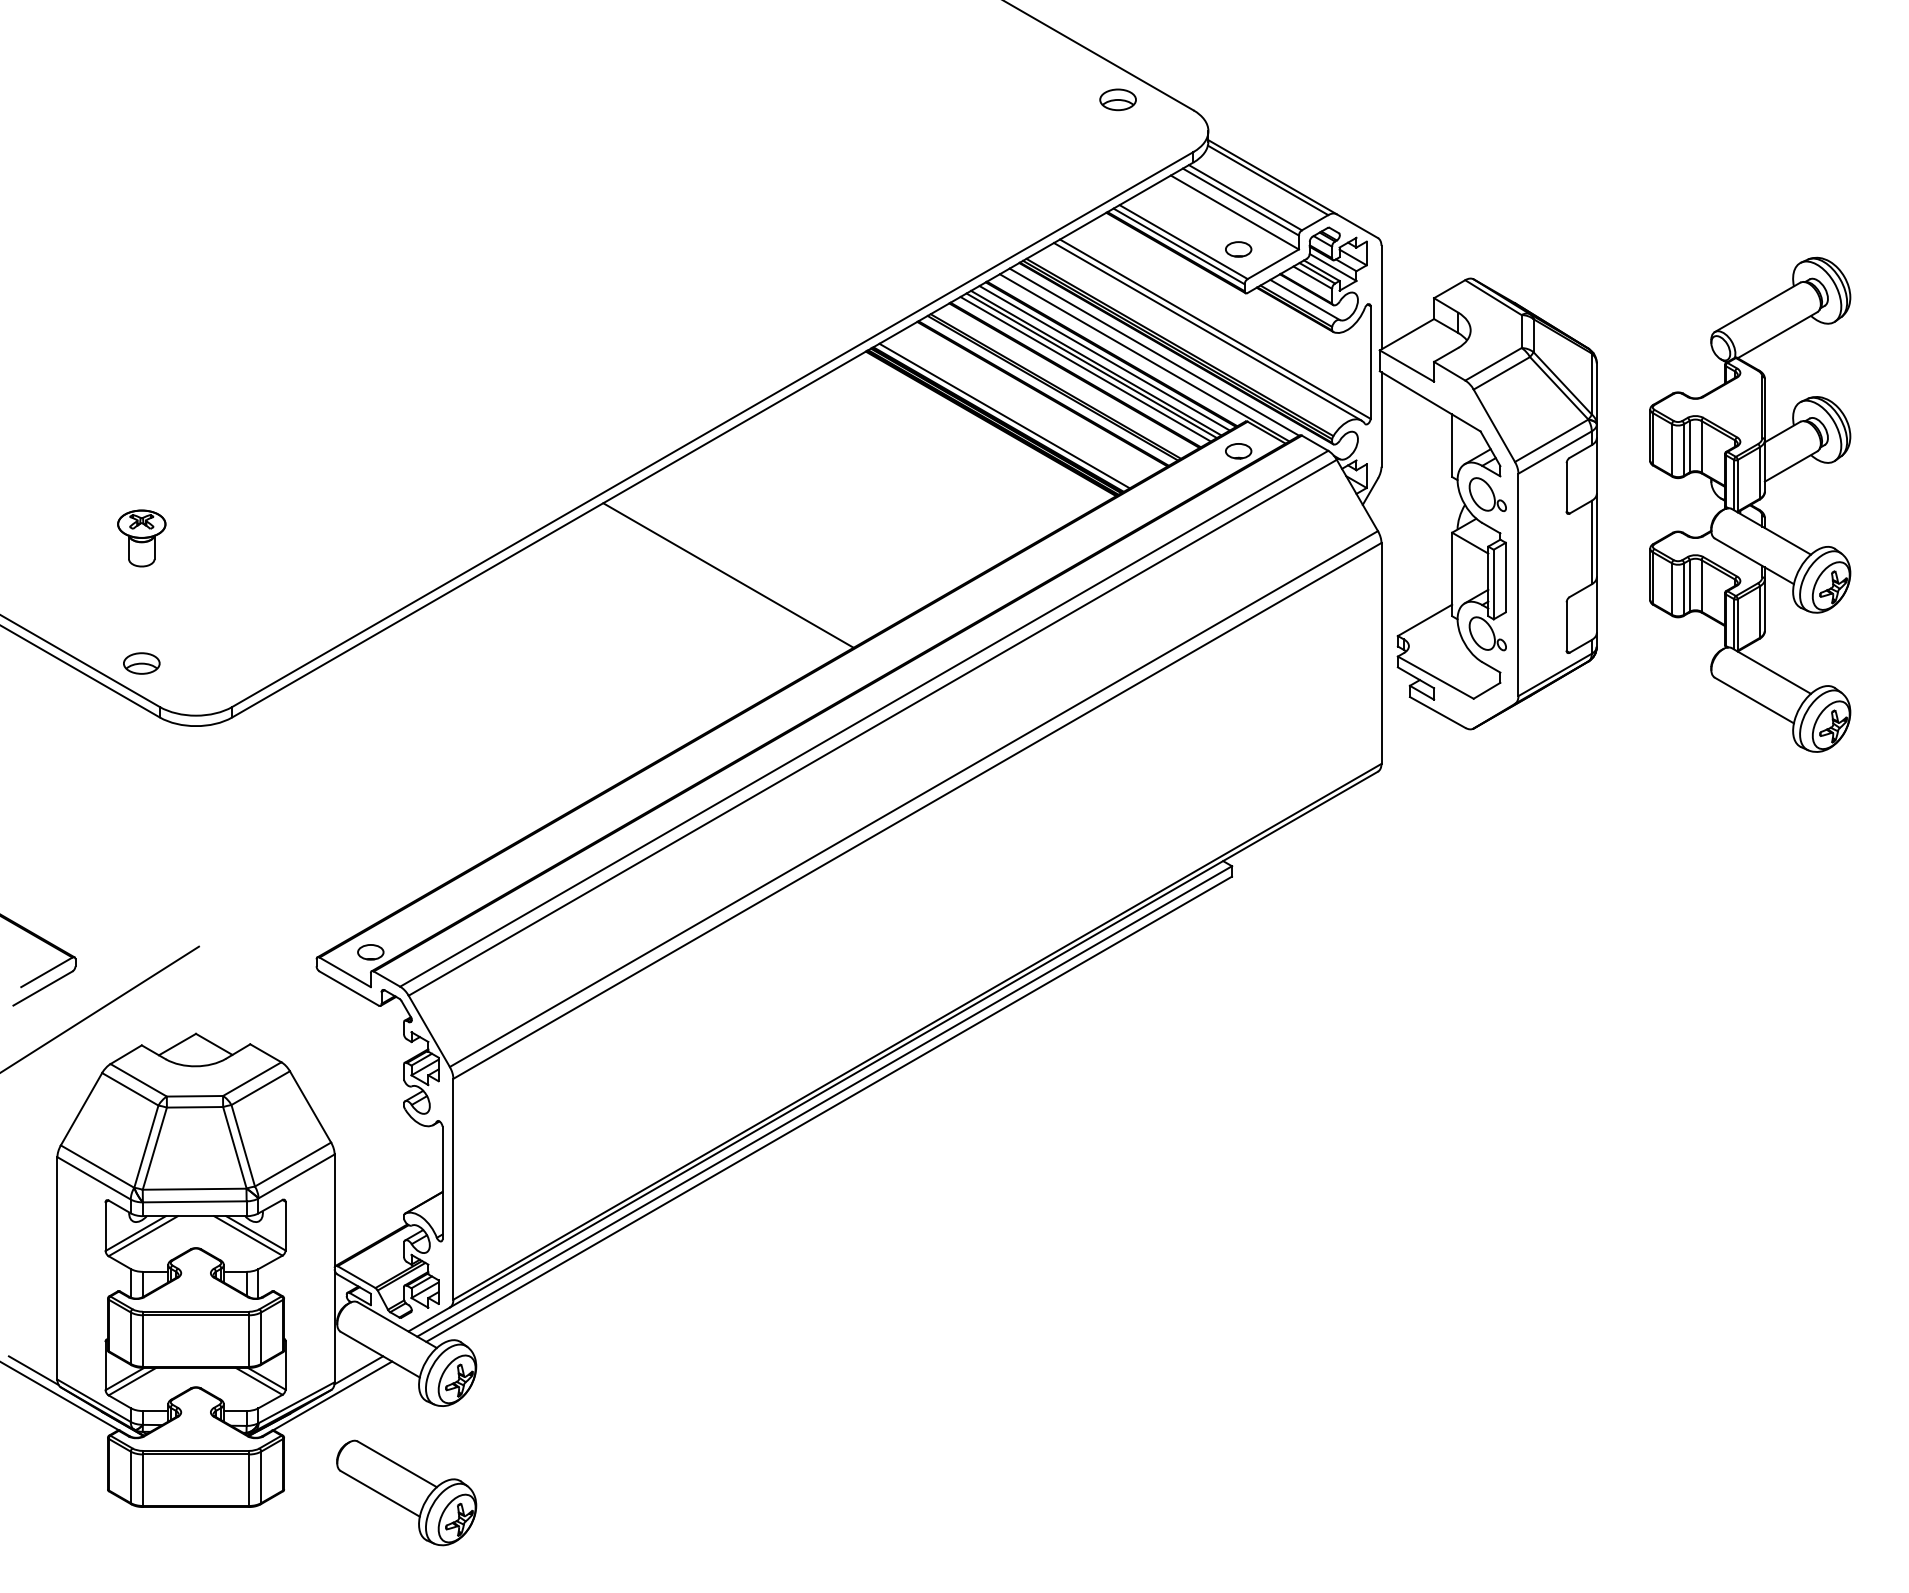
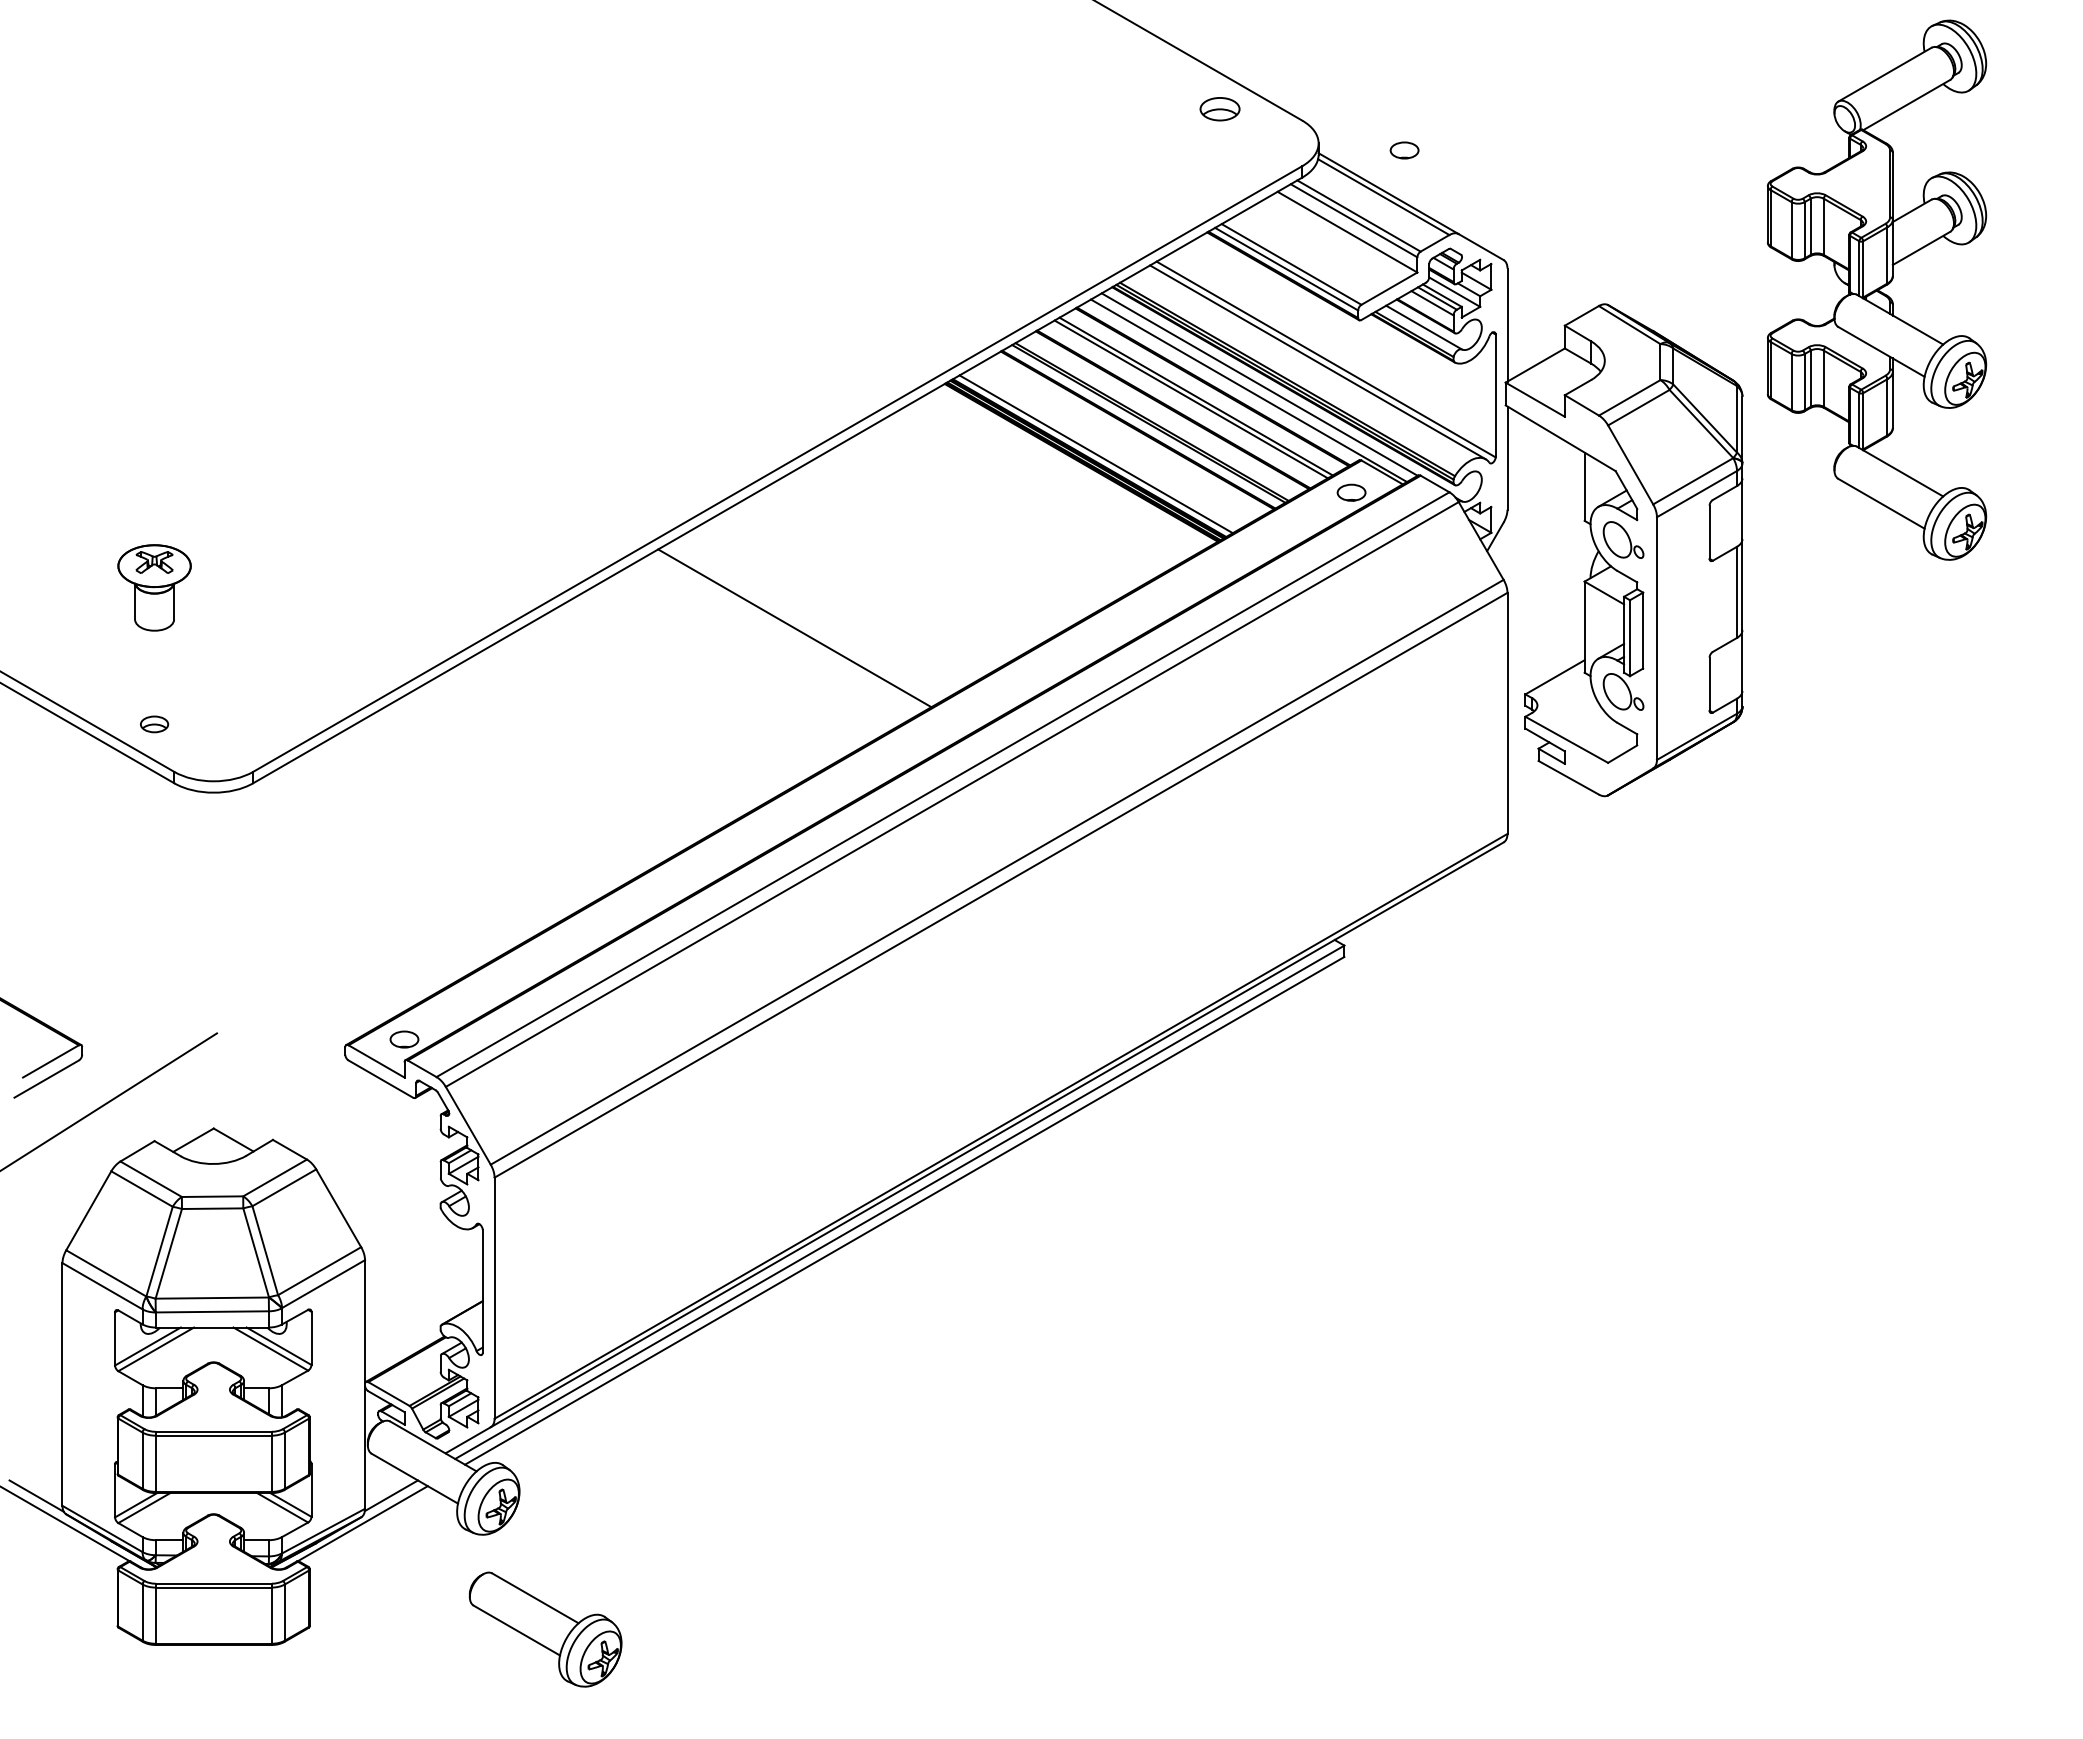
part: (1238, 249) -> (1404, 150), moved
line: (1104, 358) -> (1205, 391), removed
line: (1085, 369) -> (1184, 403), removed
part: (1749, 504) -> (1876, 289), moved
part: (141, 538) -> (154, 587), size x1.4
part: (141, 663) -> (154, 724), size x0.7
part: (406, 1492) -> (545, 1629), moved

